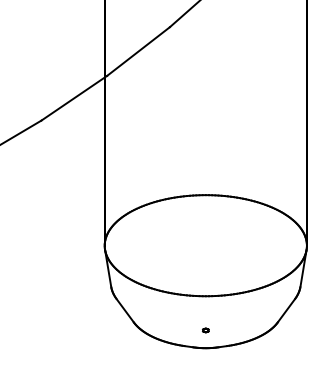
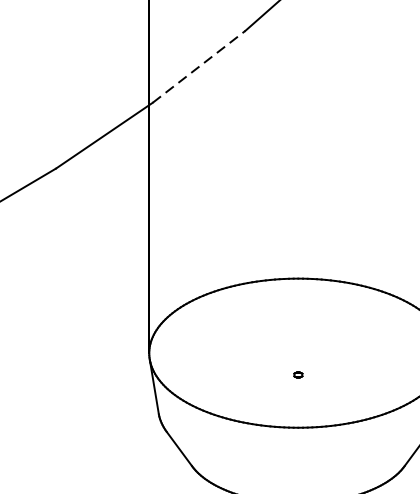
line: (138, 51) -> (199, 66), solid -> dashed
part: (205, 330) -> (297, 375), moved

